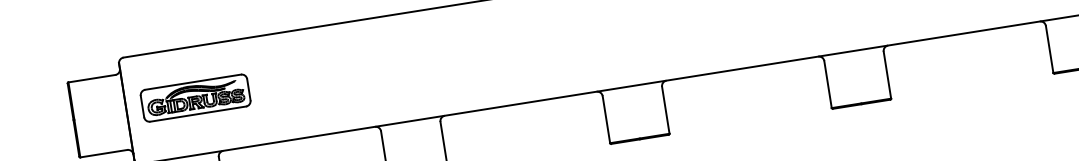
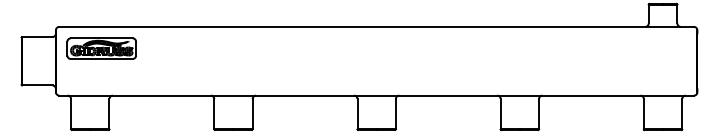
part: (195, 97) -> (101, 48), moved

